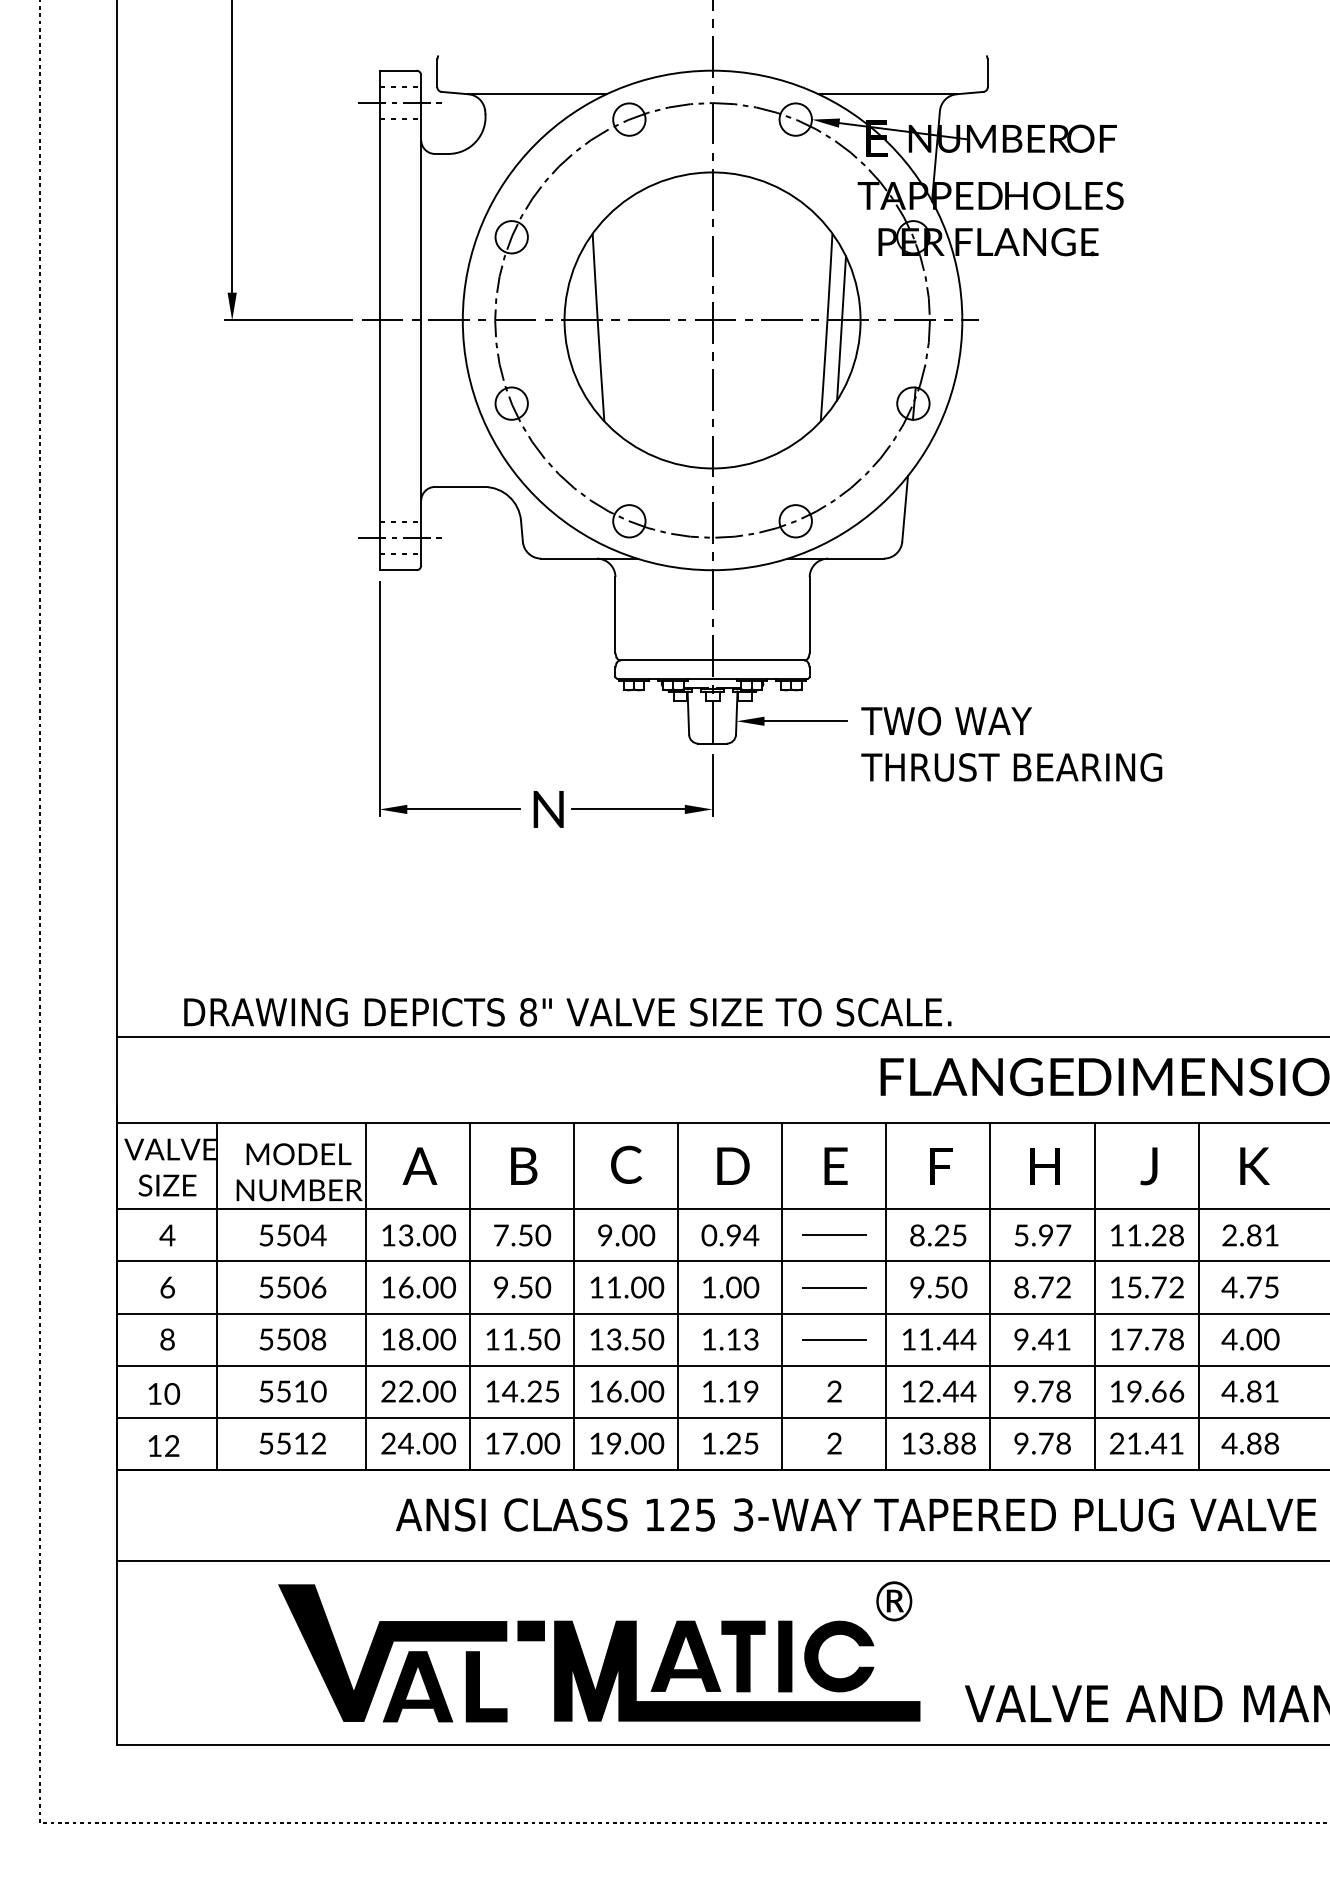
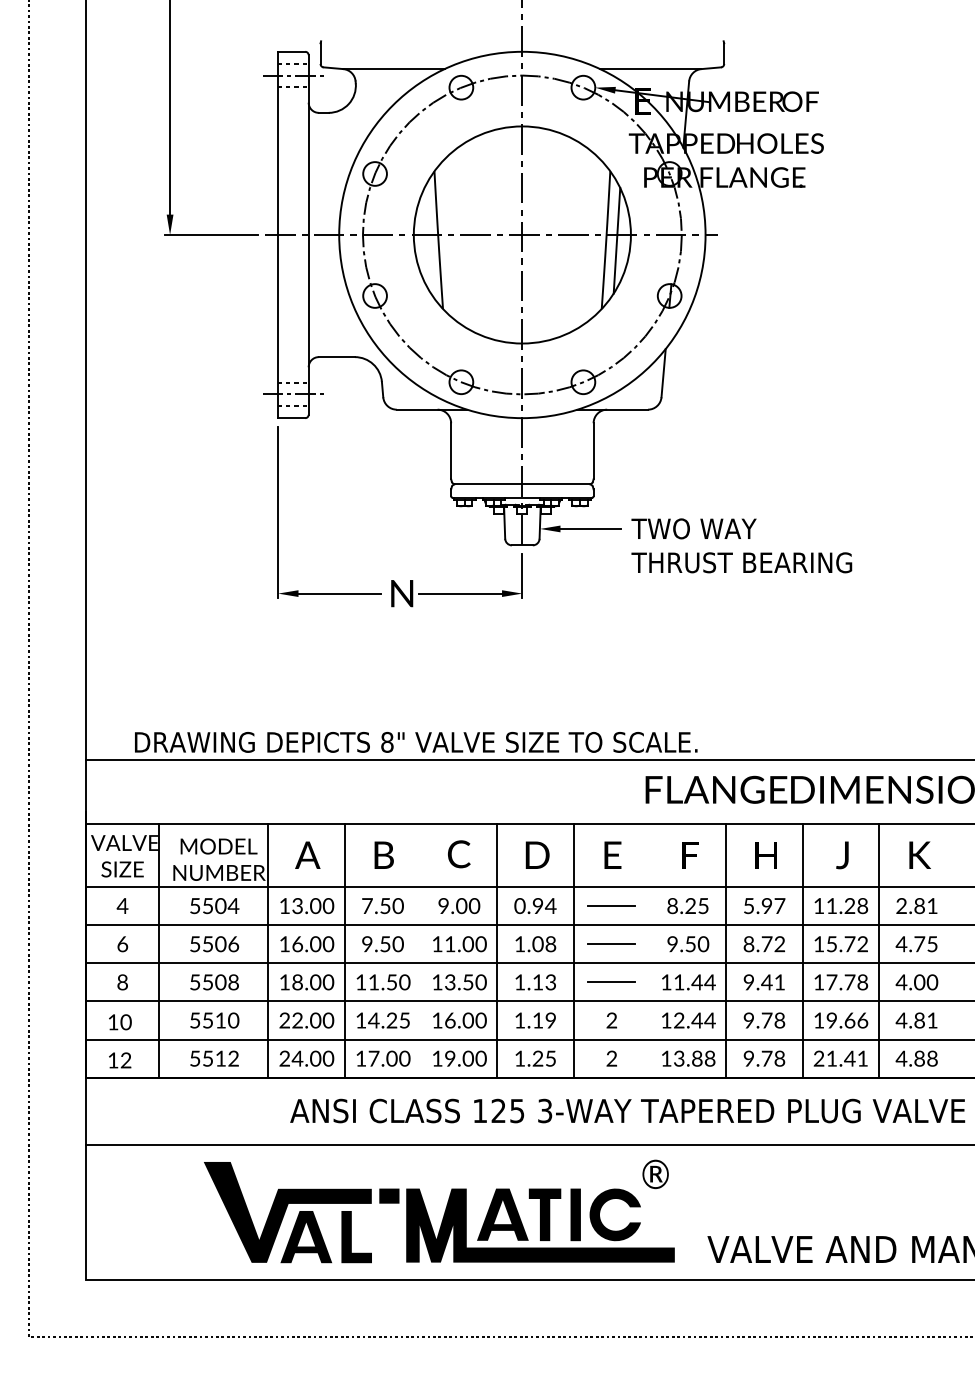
text: (751, 1287) -> (550, 944), 1.00 -> 1.08
line: (574, 1296) -> (421, 950), removed
line: (886, 1296) -> (649, 950), removed

